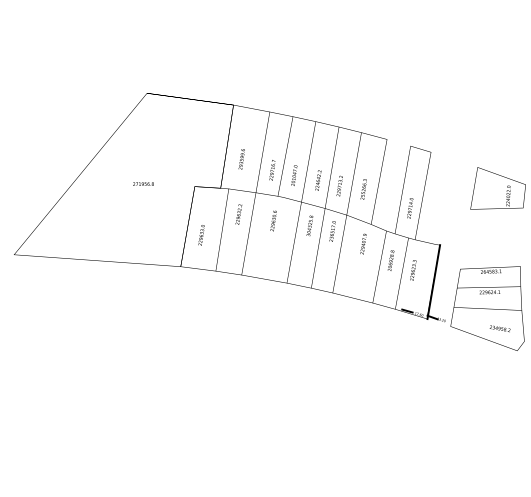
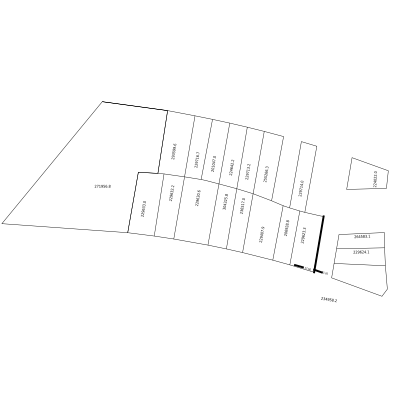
text: (143, 184) -> (102, 186), moved
text: (363, 243) -> (261, 234), moved
text: (499, 328) -> (328, 299), moved

